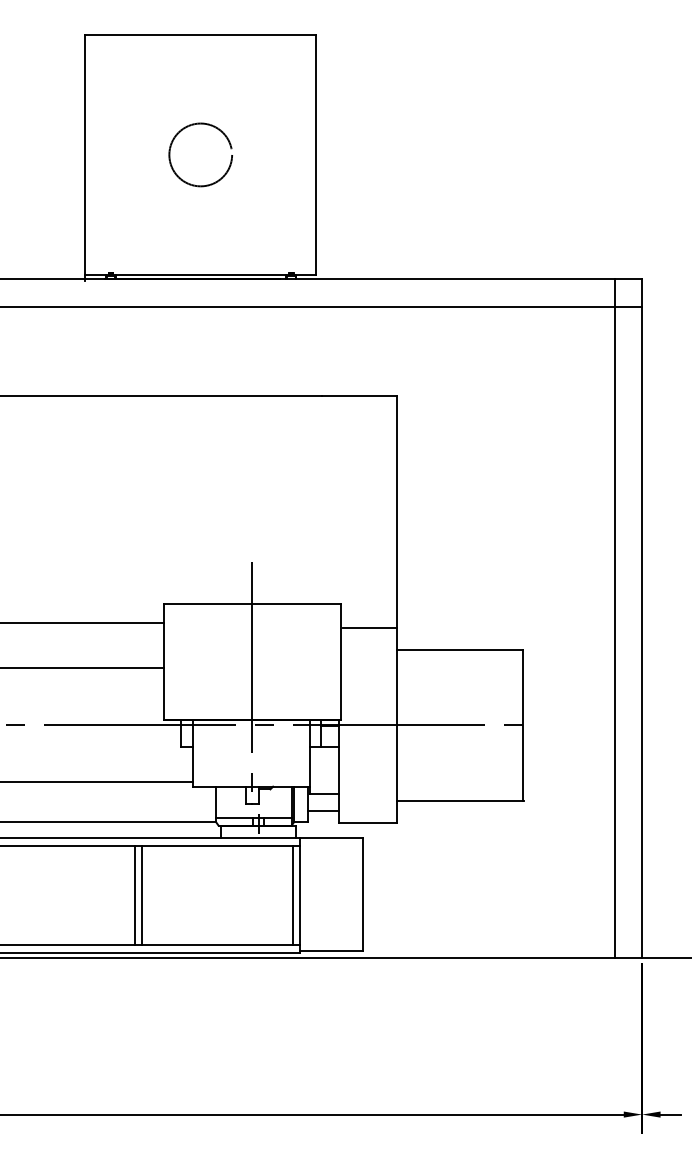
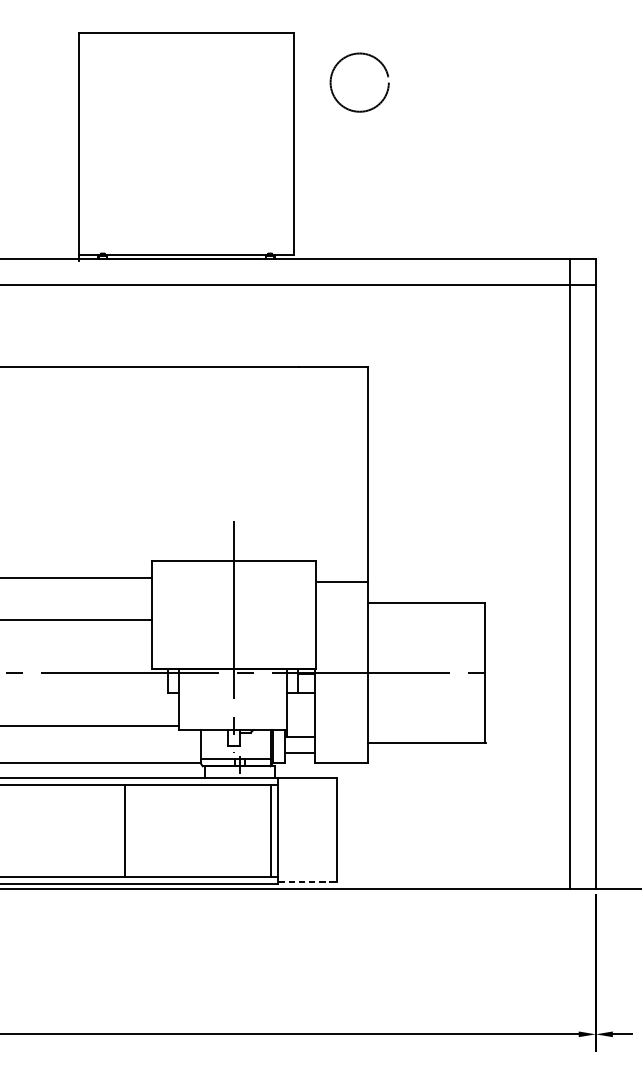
circle: (200, 154) -> (359, 82), moved
line: (142, 895) -> (132, 831), removed
line: (331, 950) -> (307, 882), solid -> dashed

